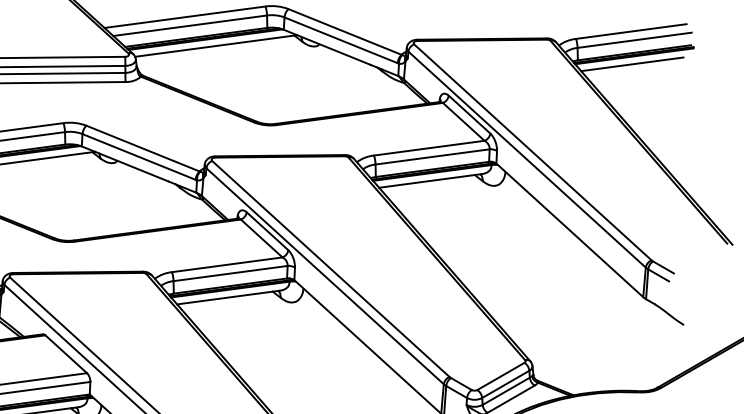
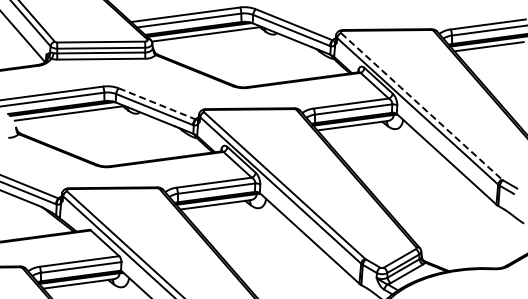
line: (143, 149) -> (157, 104), solid -> dashed
line: (532, 152) -> (421, 106), solid -> dashed

